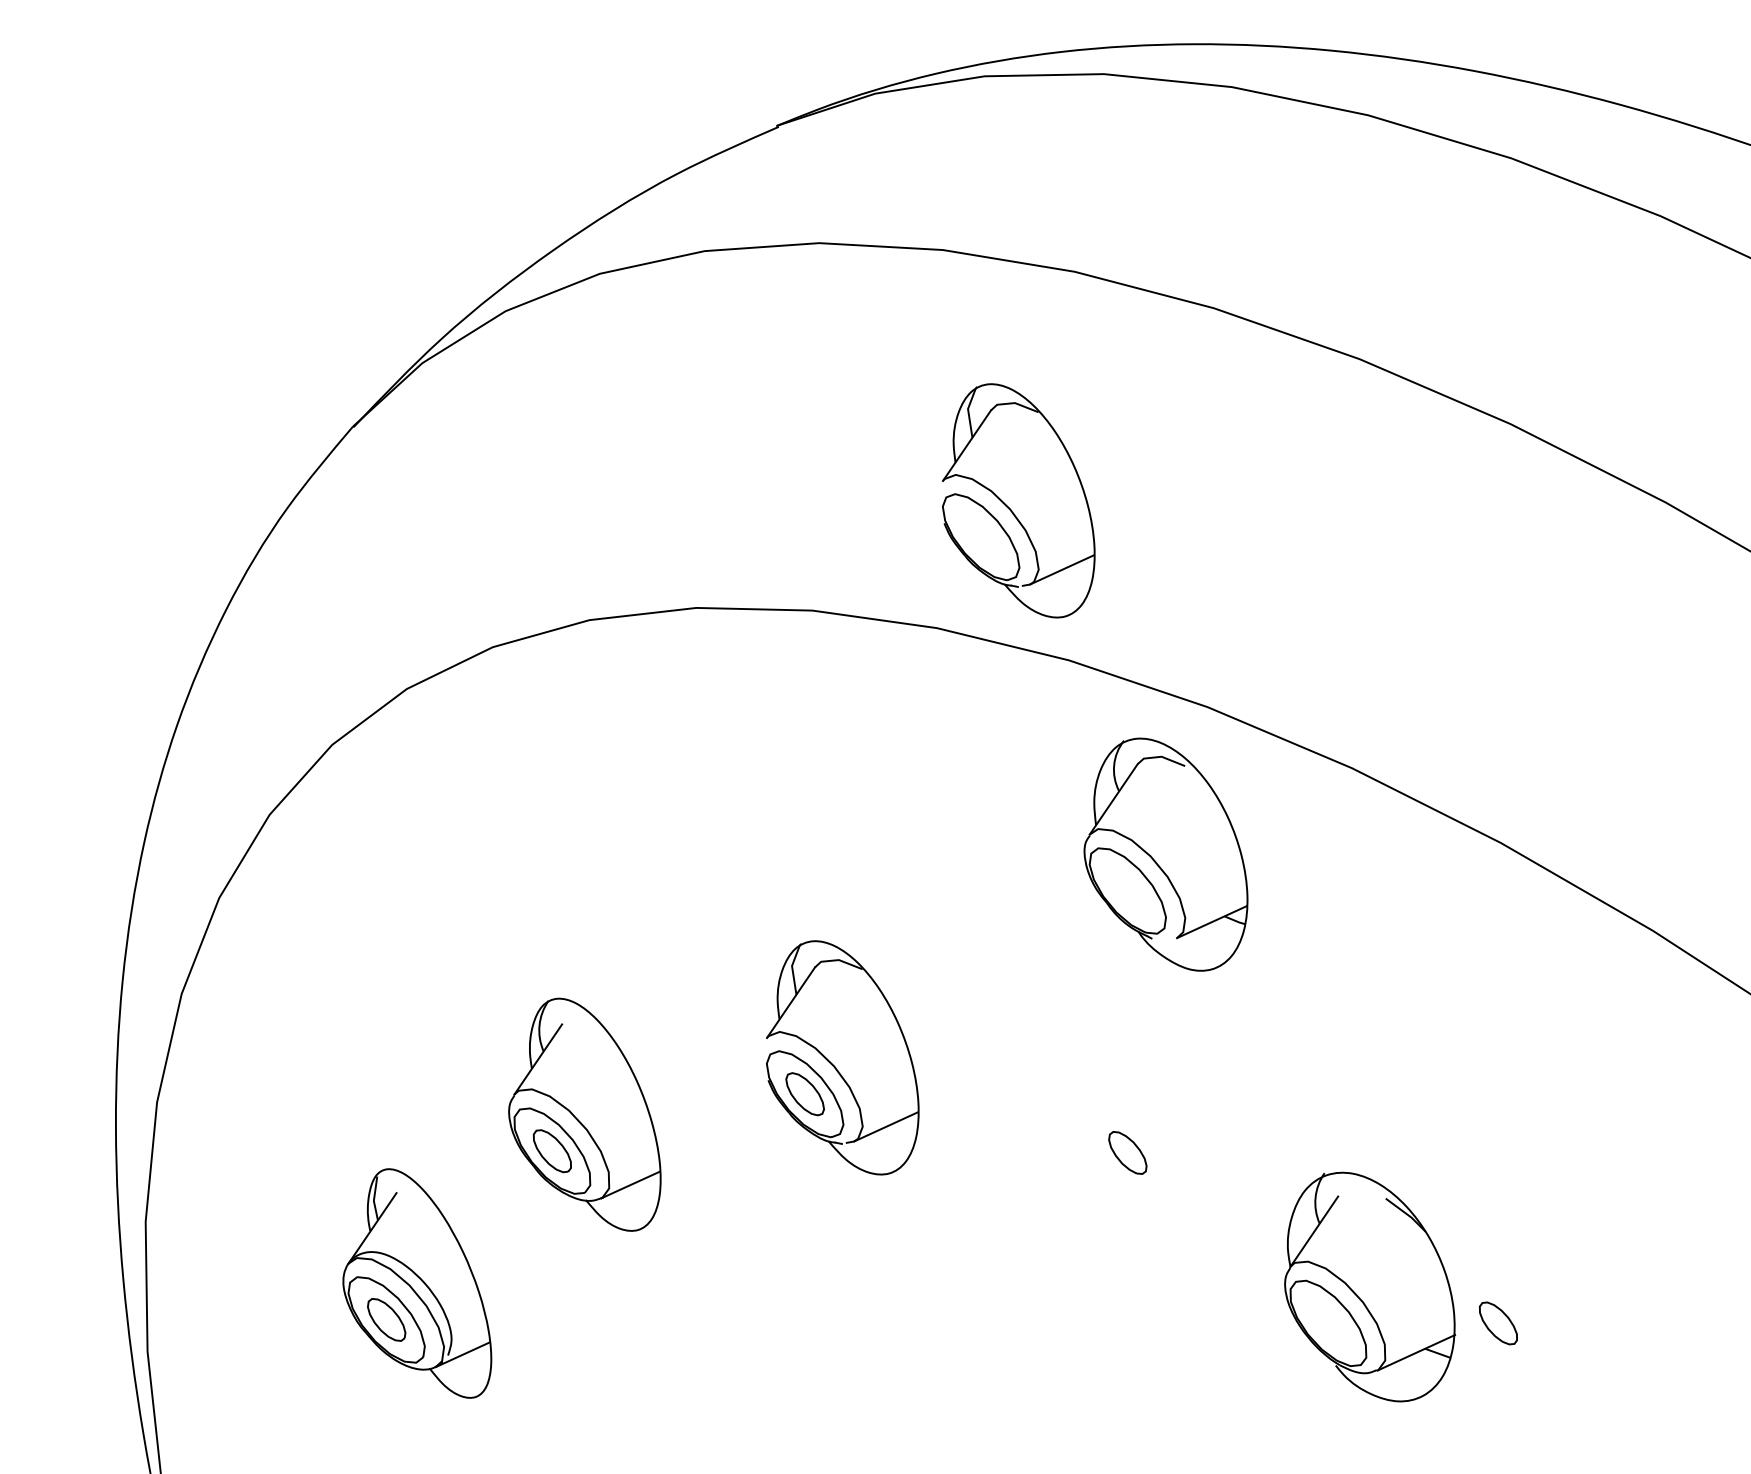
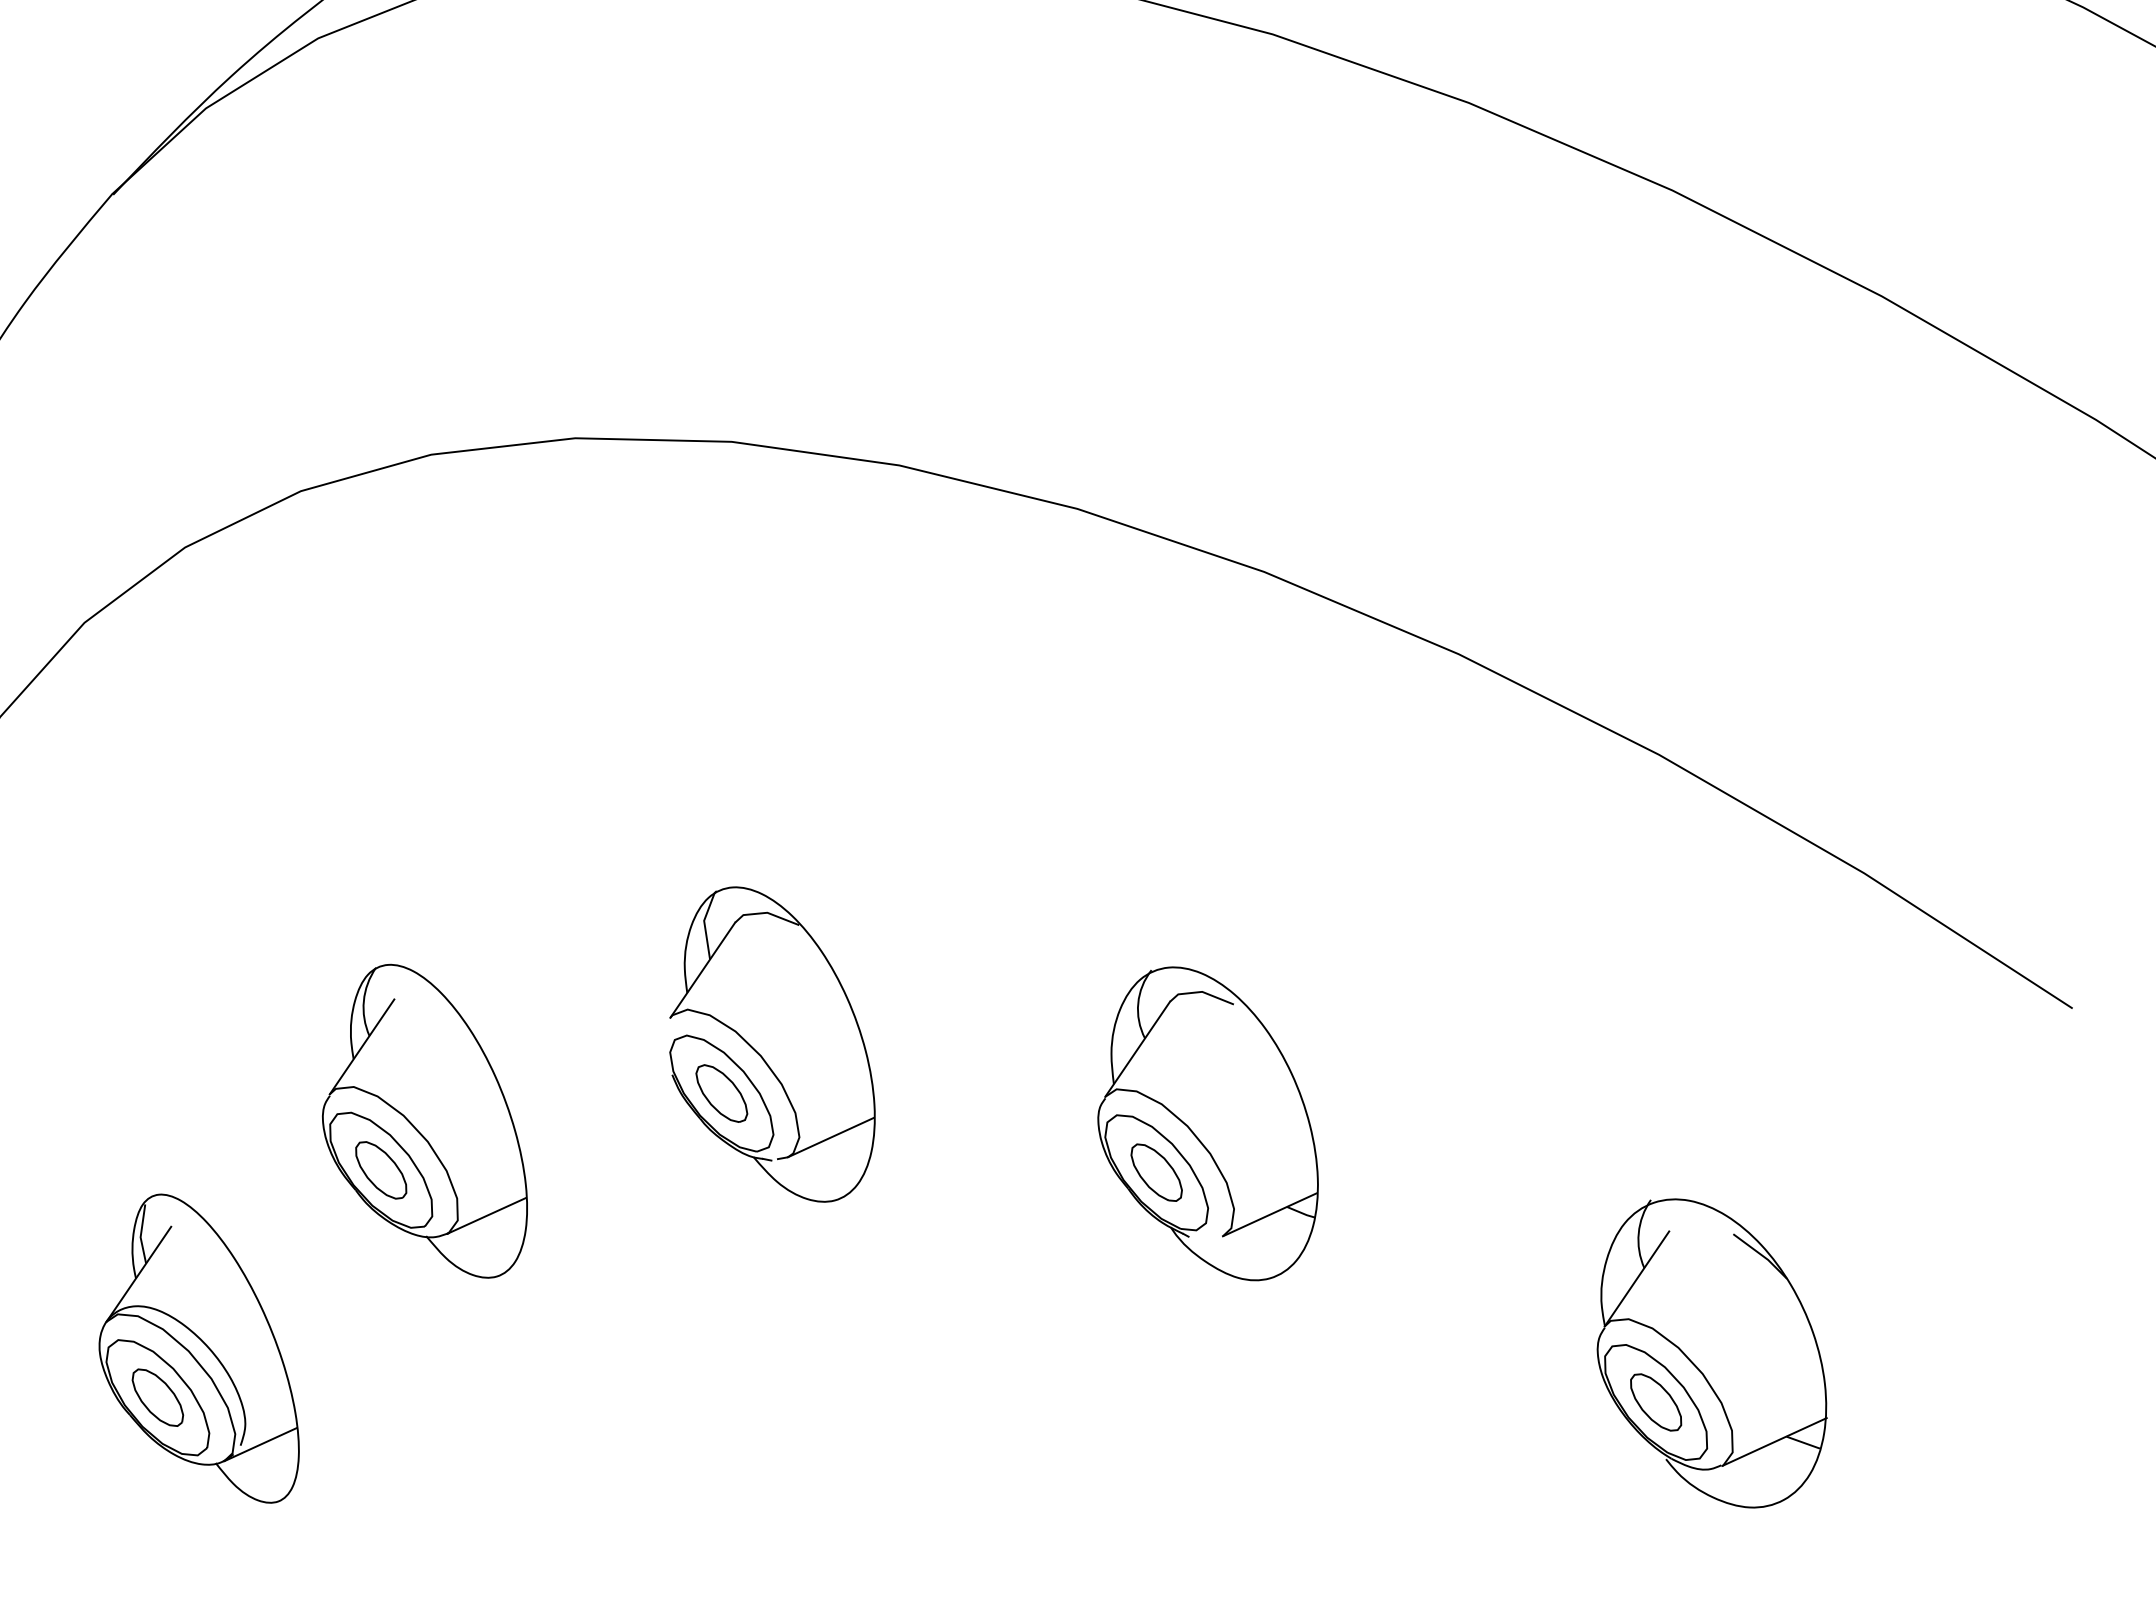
part: (1018, 500) -> (1009, 293), removed
part: (1165, 854) -> (1207, 1123), moved
part: (1370, 1286) -> (1712, 1352), moved

